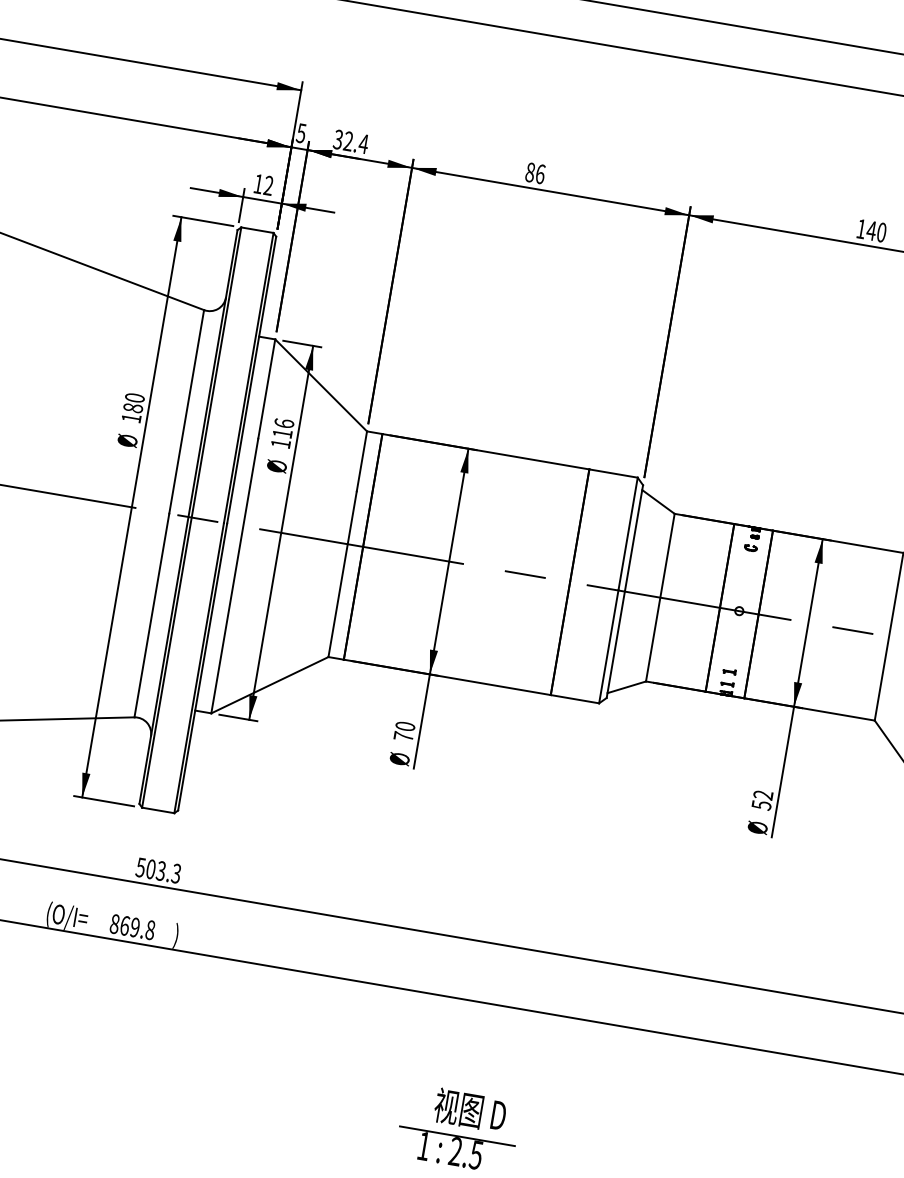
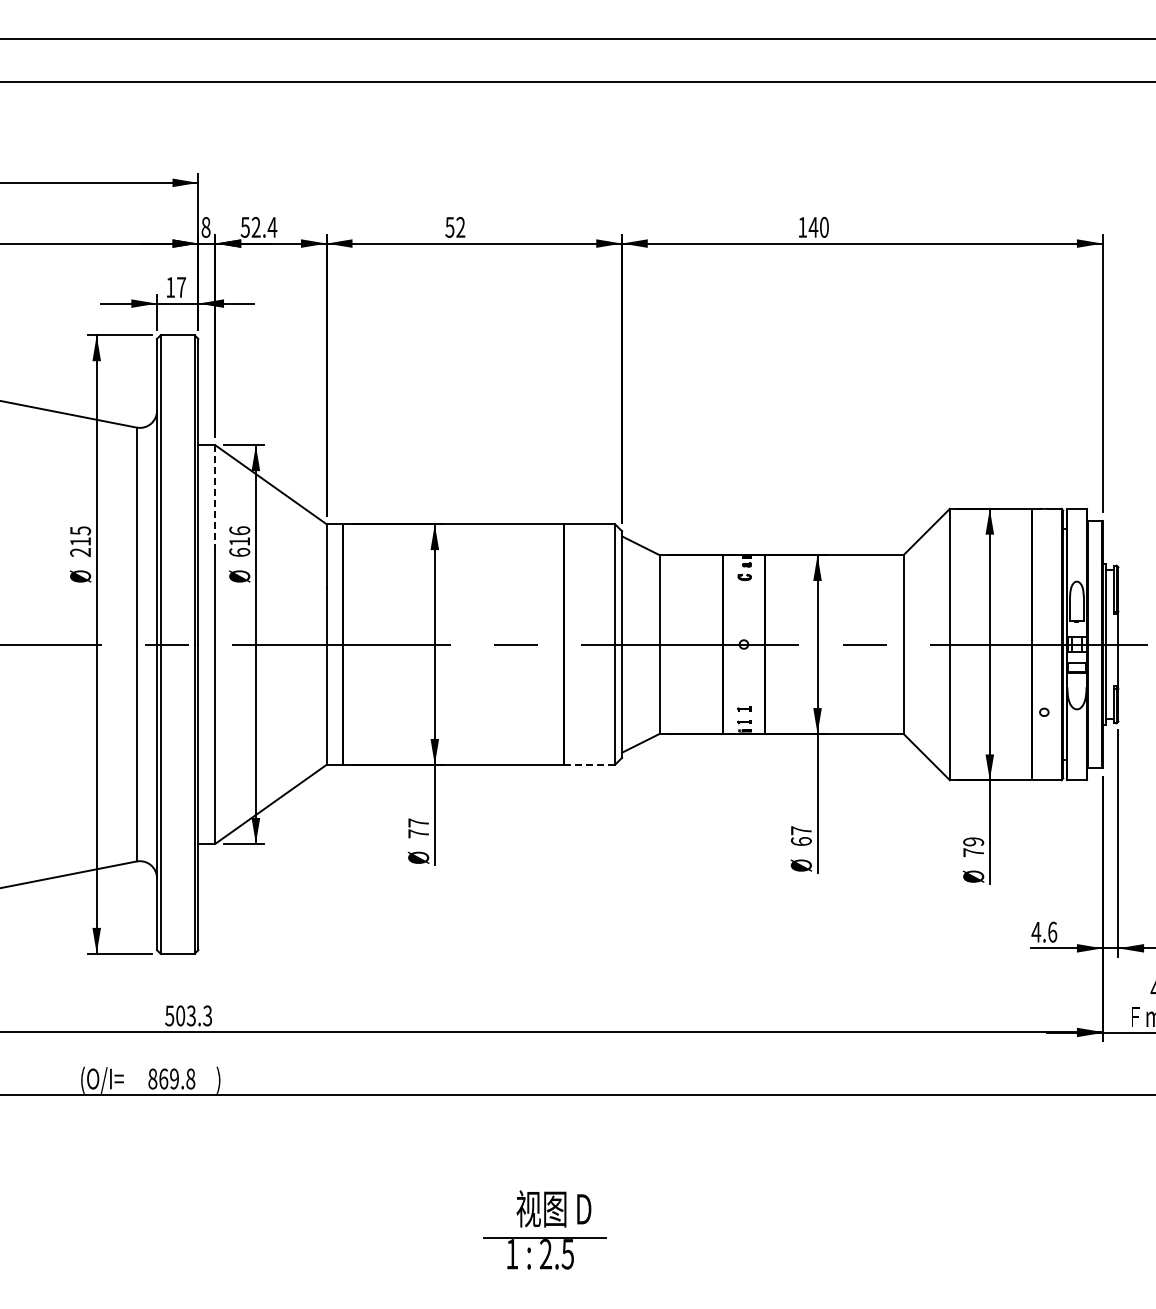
text: (300, 133) -> (205, 227), 5 -> 8
text: (338, 138) -> (245, 226), 32.4 -> 52.4
text: (535, 172) -> (455, 226), 86 -> 52
text: (268, 185) -> (181, 287), 12 -> 17
line: (266, 389) -> (215, 498), solid -> dashed
text: (133, 408) -> (80, 541), 180 -> 215
text: (280, 443) -> (239, 552), 116 -> 616
line: (575, 698) -> (589, 764), solid -> dashed
text: (405, 725) -> (418, 822), 70 -> 77
text: (761, 800) -> (800, 836), 52 -> 67

